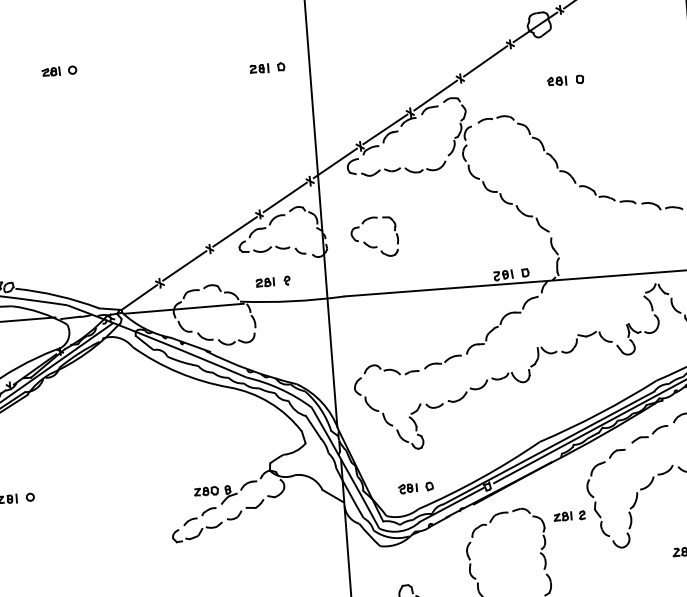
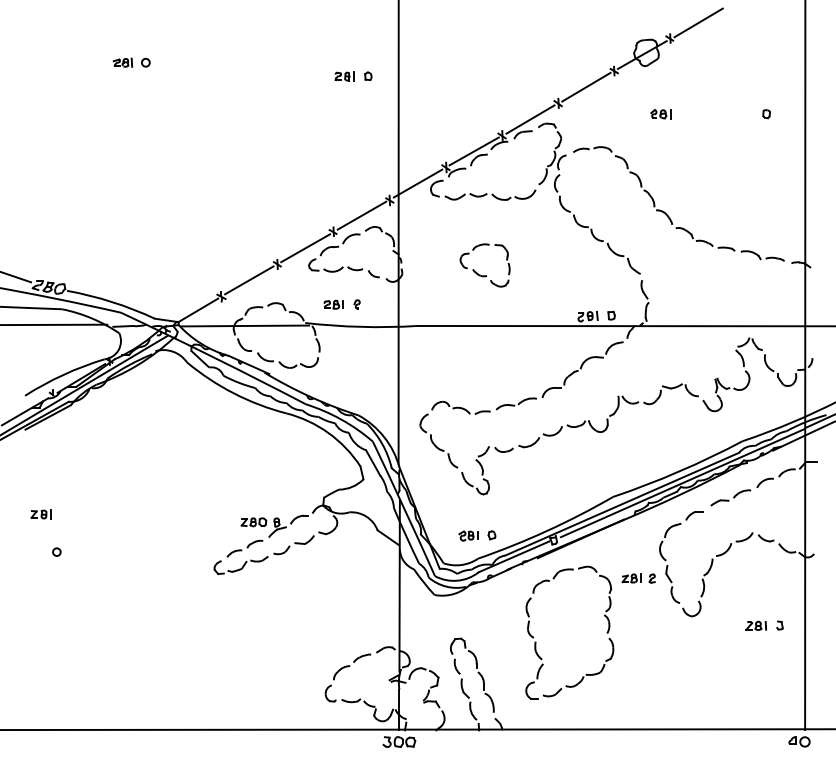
part: (579, 79) -> (766, 114), moved
part: (371, 246) -> (480, 274), moved
circle: (29, 496) -> (56, 551), moved

